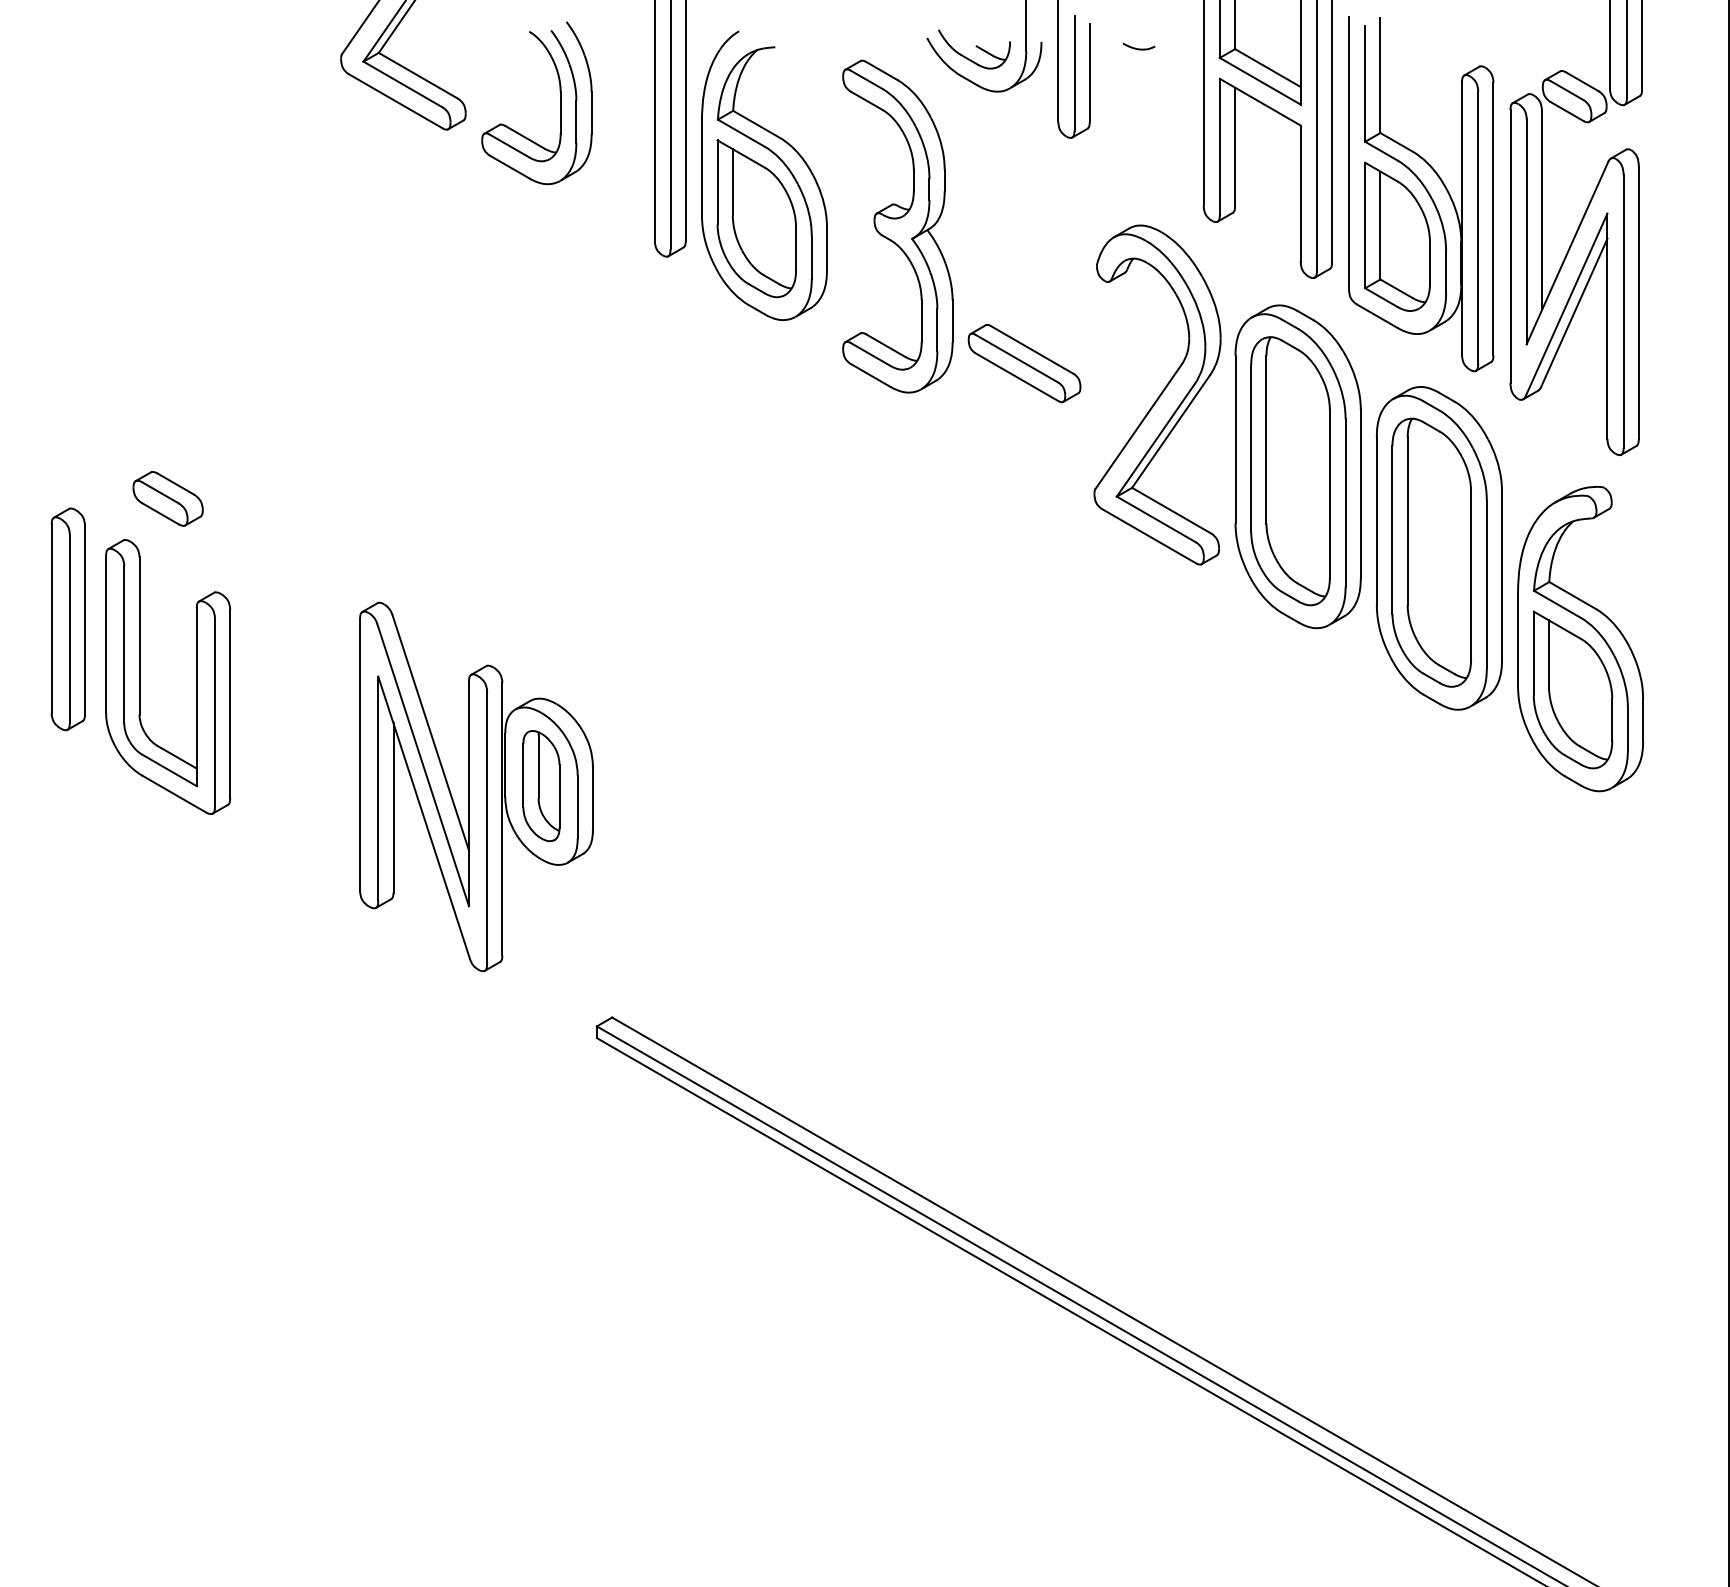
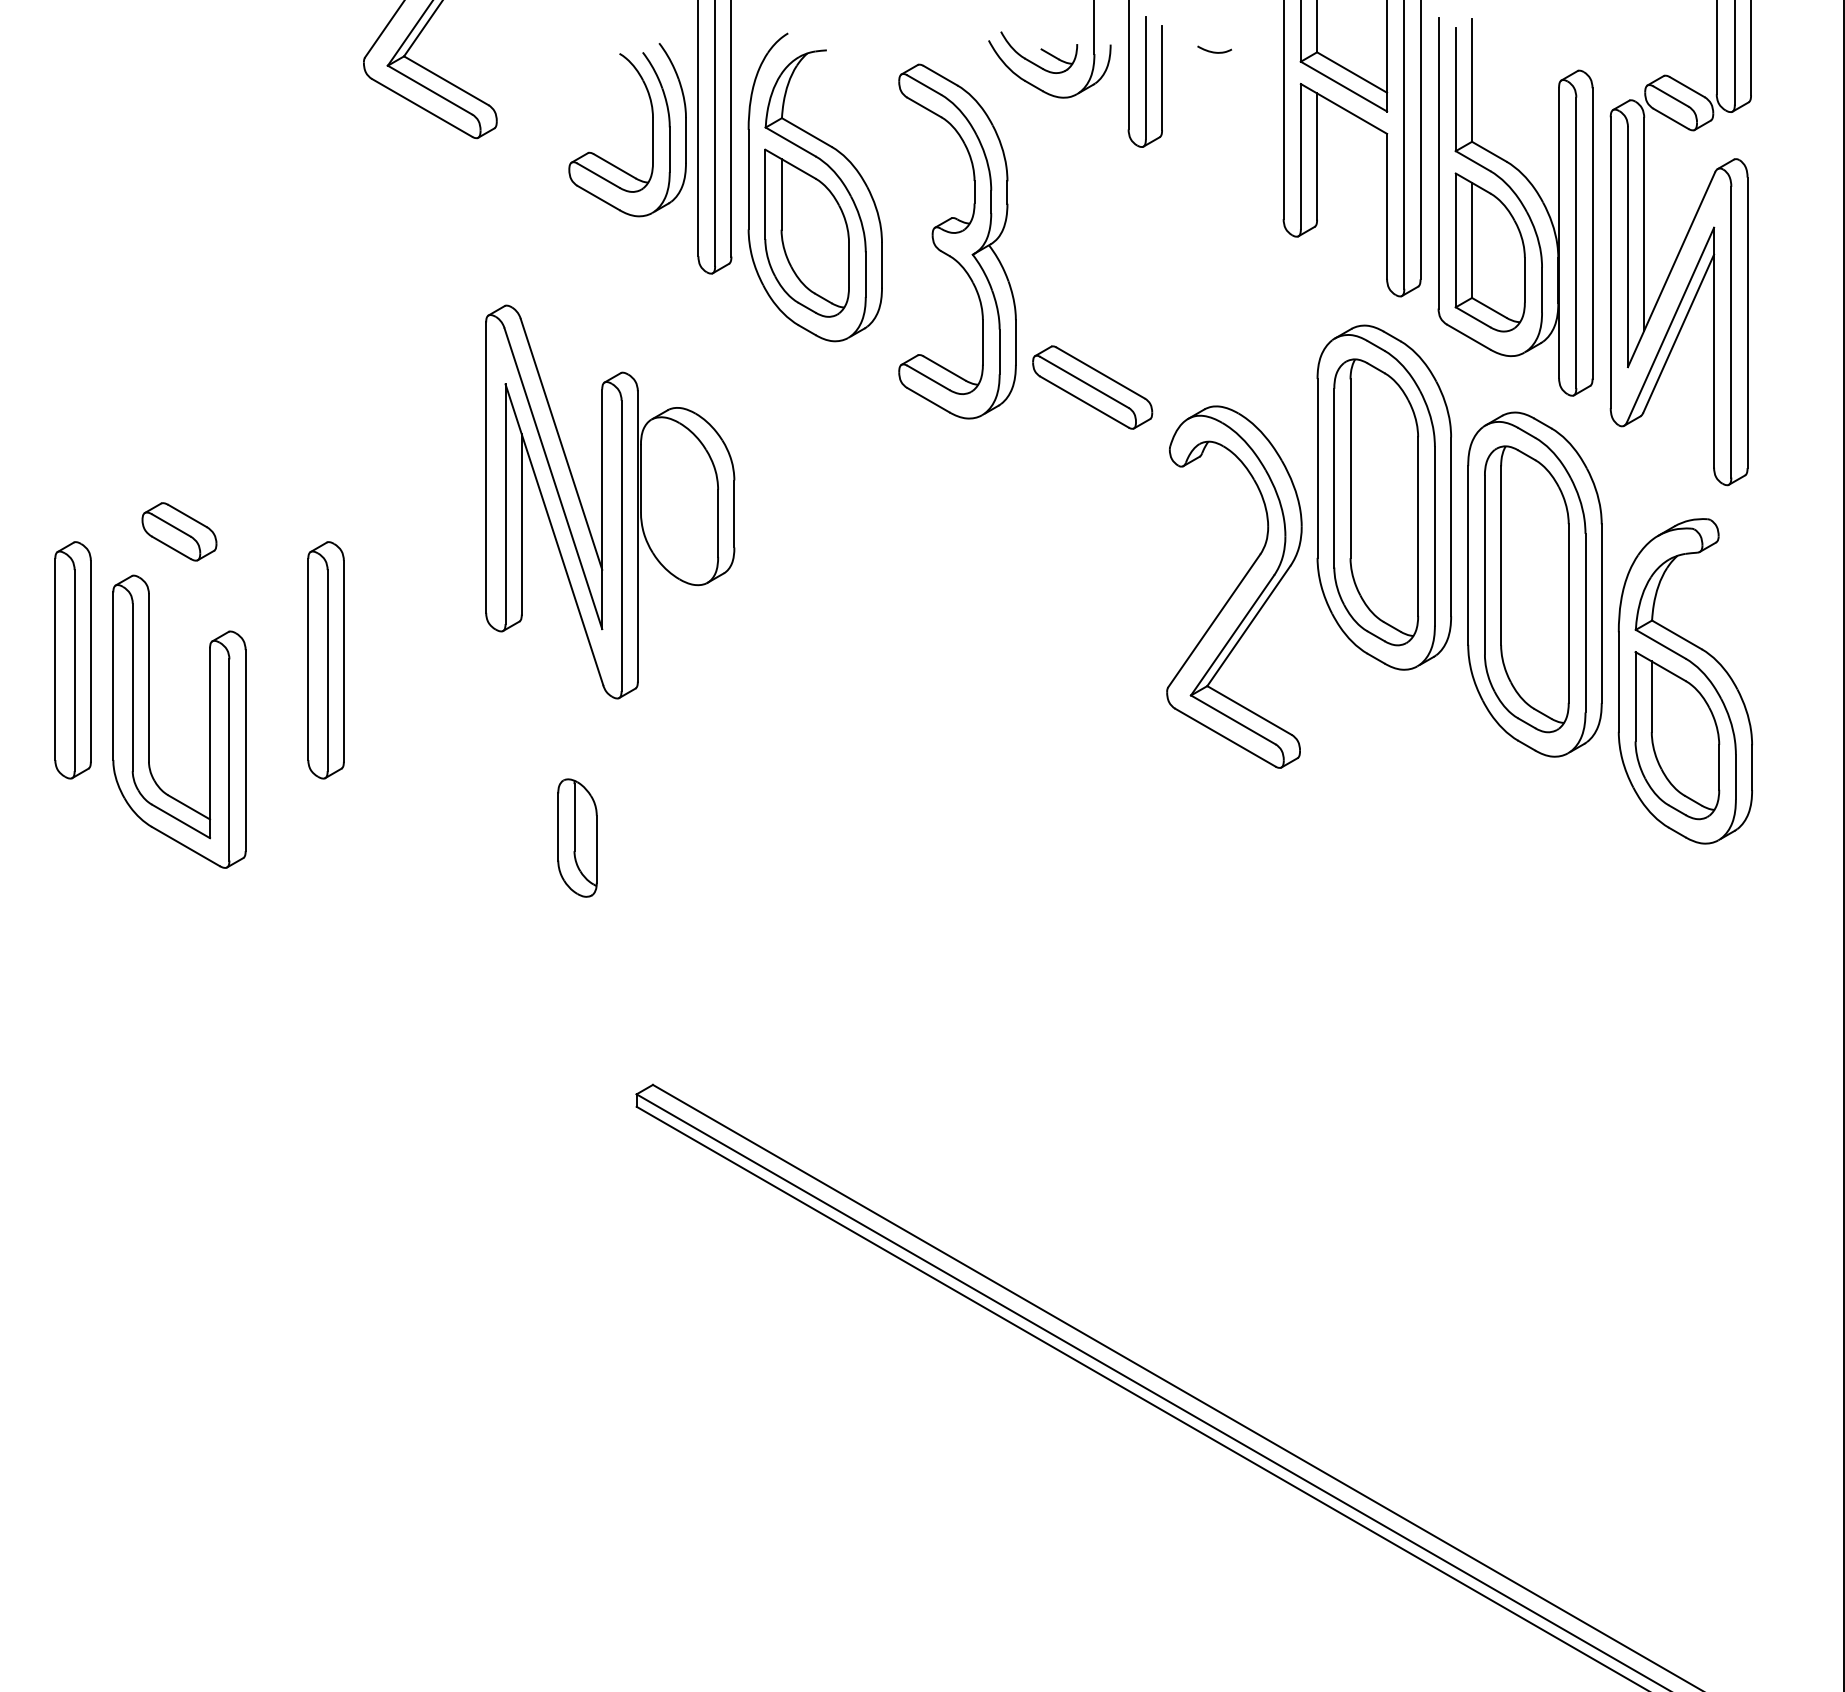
part: (560, 103) -> (652, 130), moved
part: (1157, 394) -> (1234, 586), moved
part: (305, 619) -> (325, 660), added
part: (476, 786) -> (610, 501), moved

